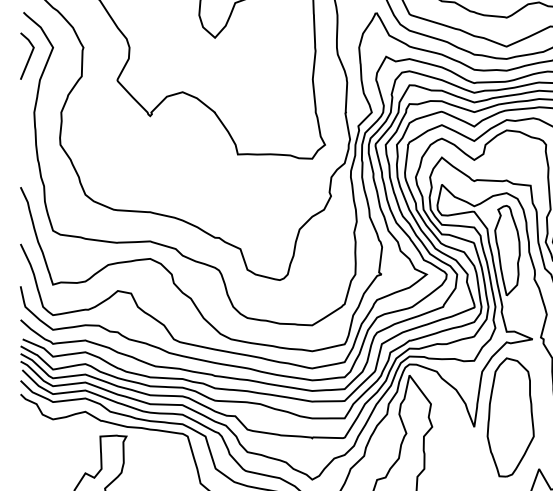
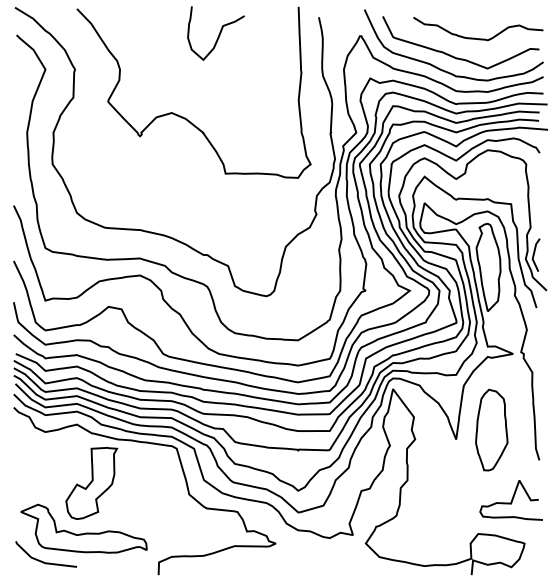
line: (29, 55) -> (22, 77), removed
part: (510, 416) -> (491, 429), size x0.7

